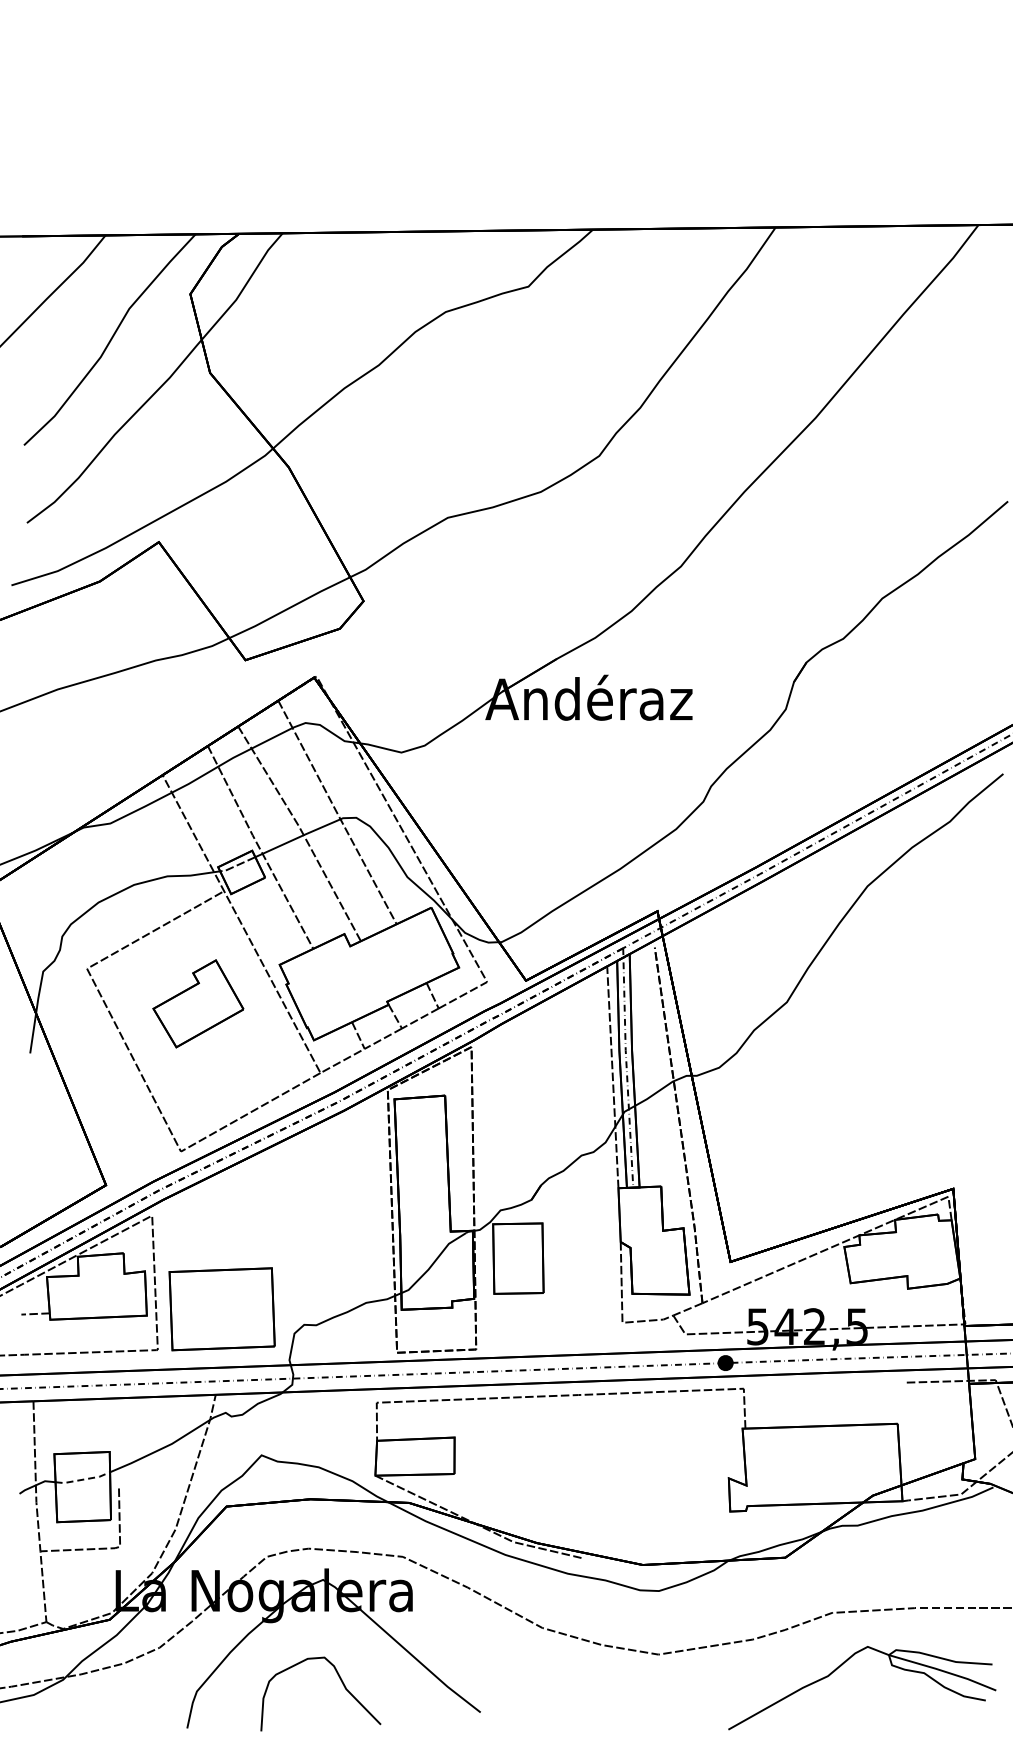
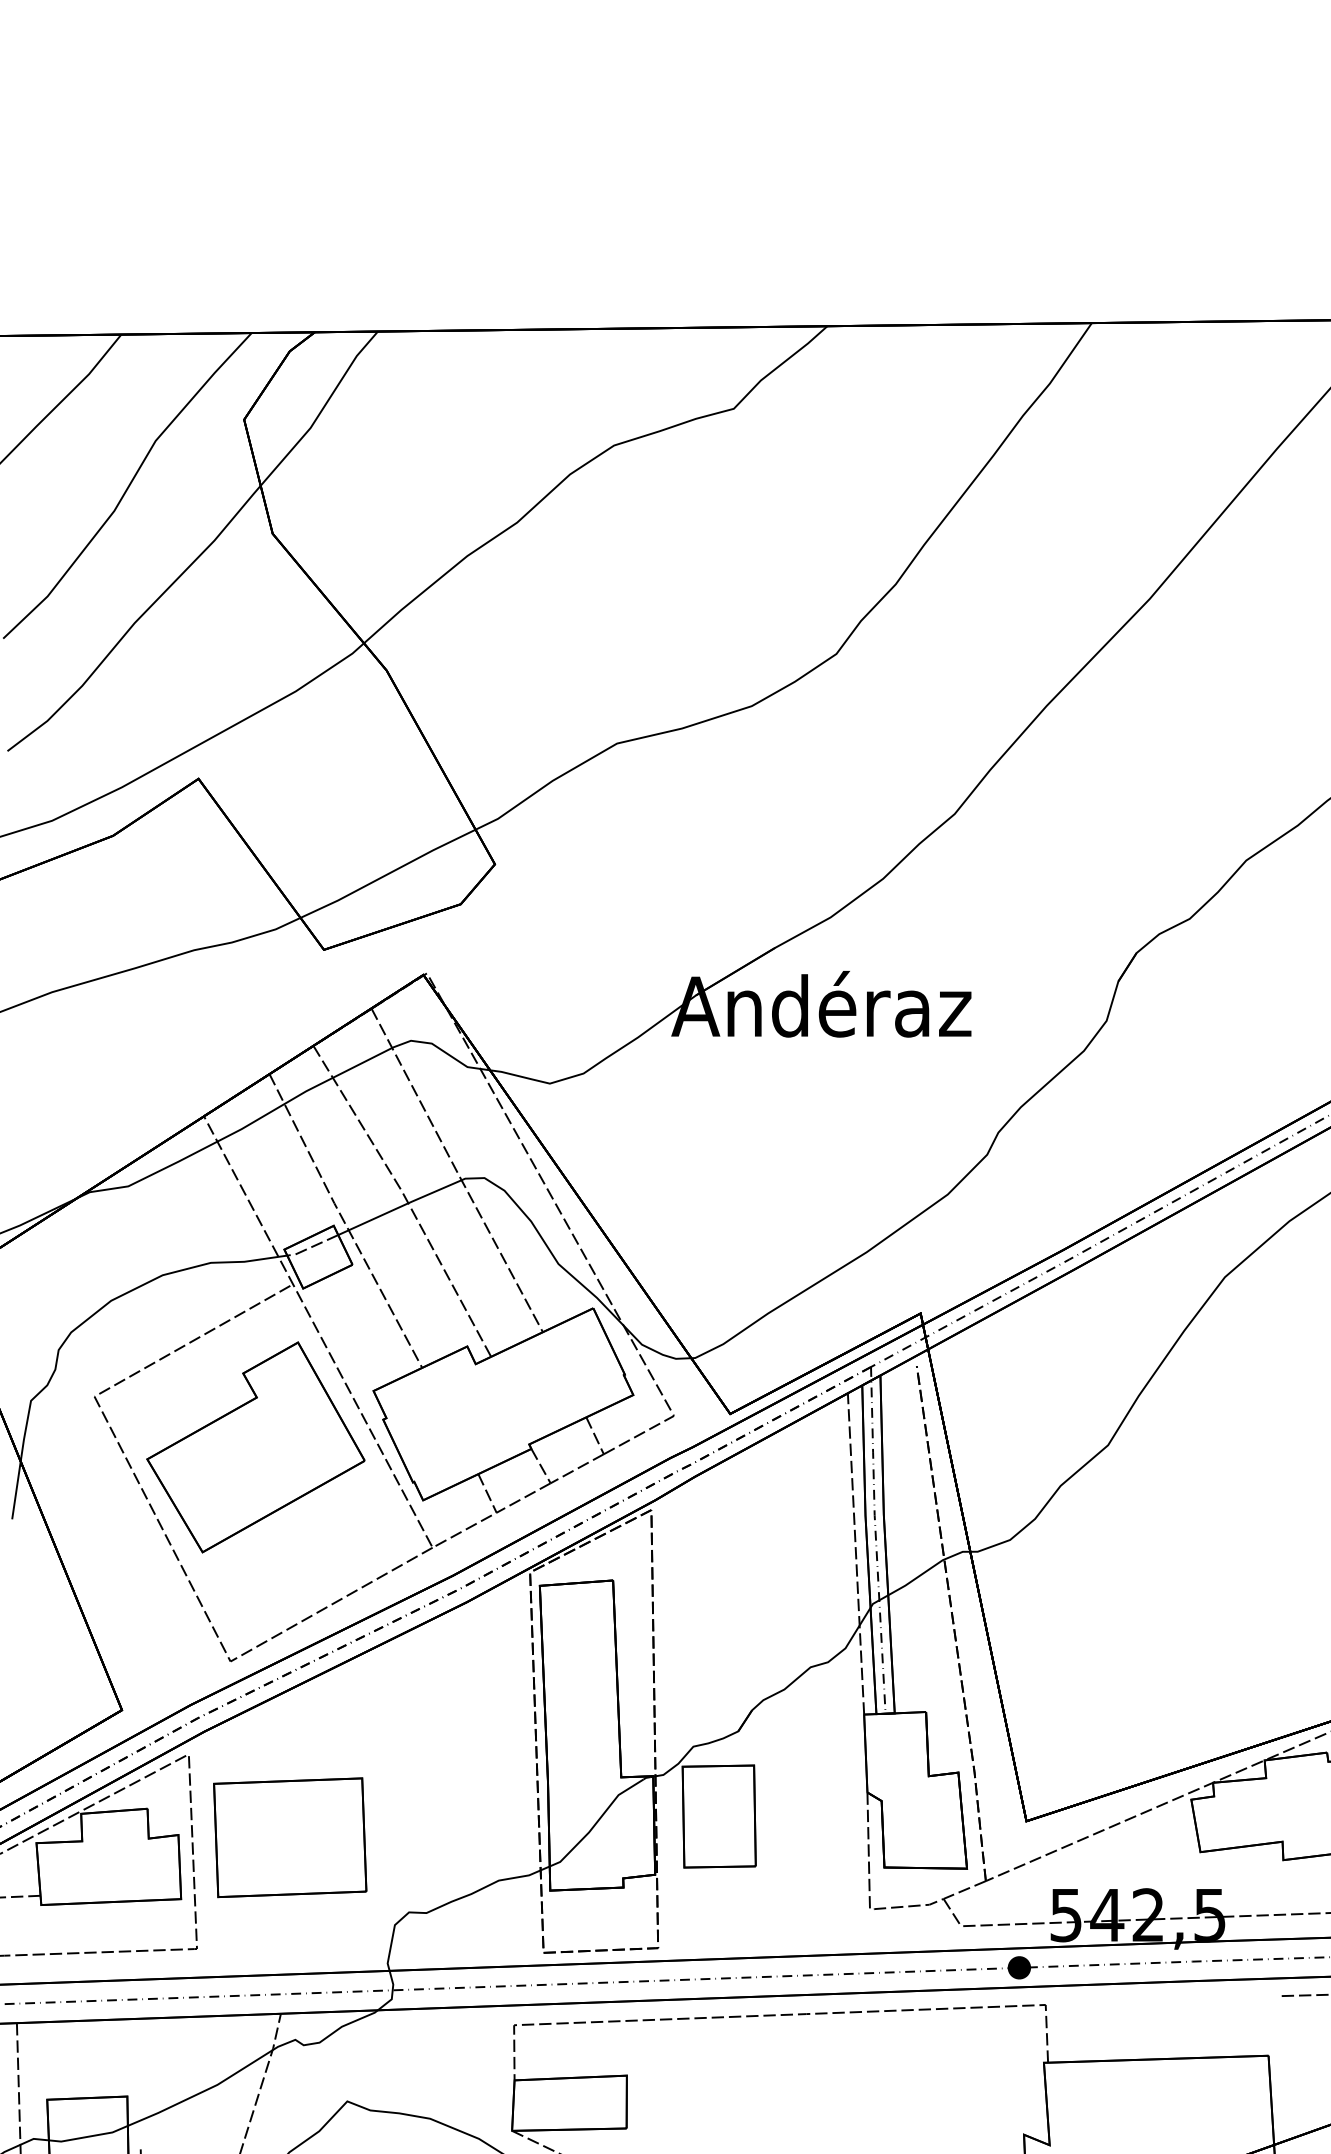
part: (198, 1003) -> (255, 1447), size x1.67
part: (221, 1309) -> (289, 1838), moved
line: (83, 1479) -> (89, 2136), dashed -> solid

